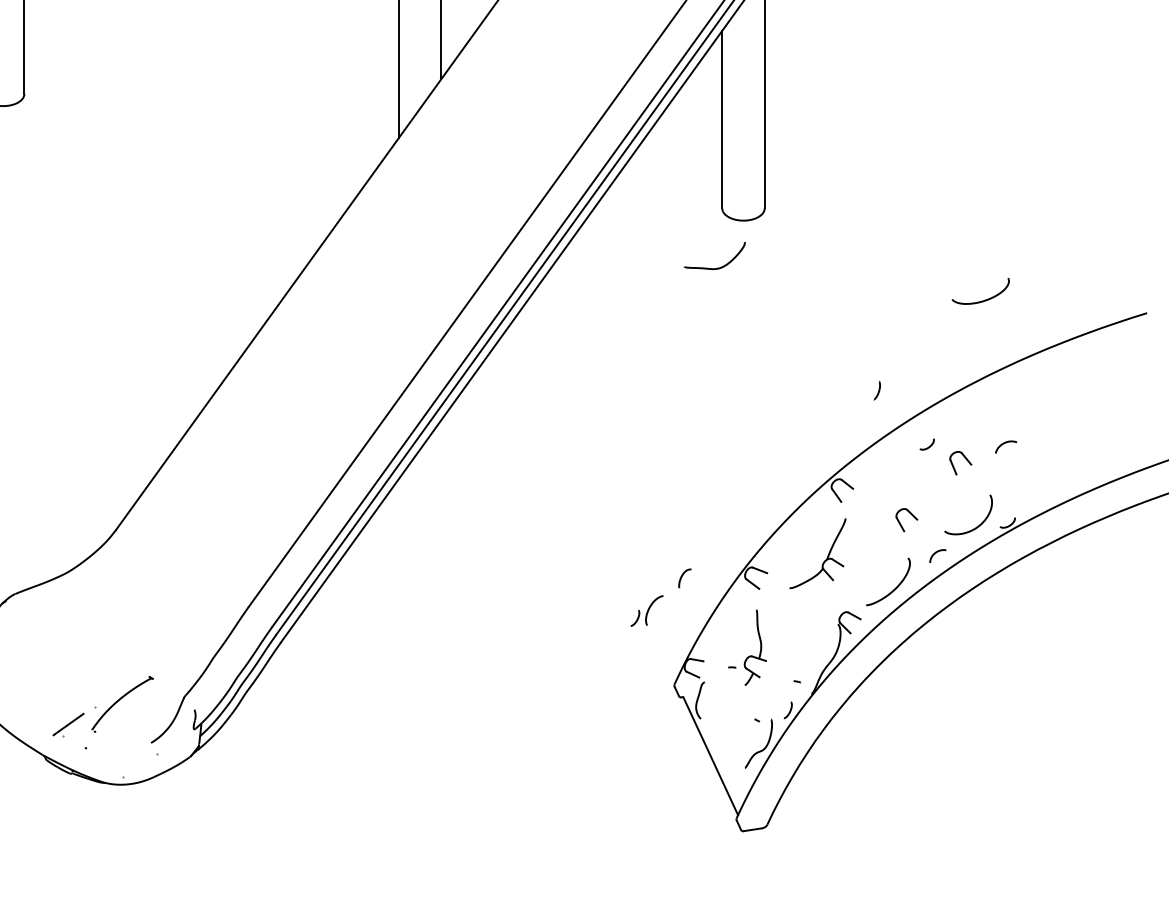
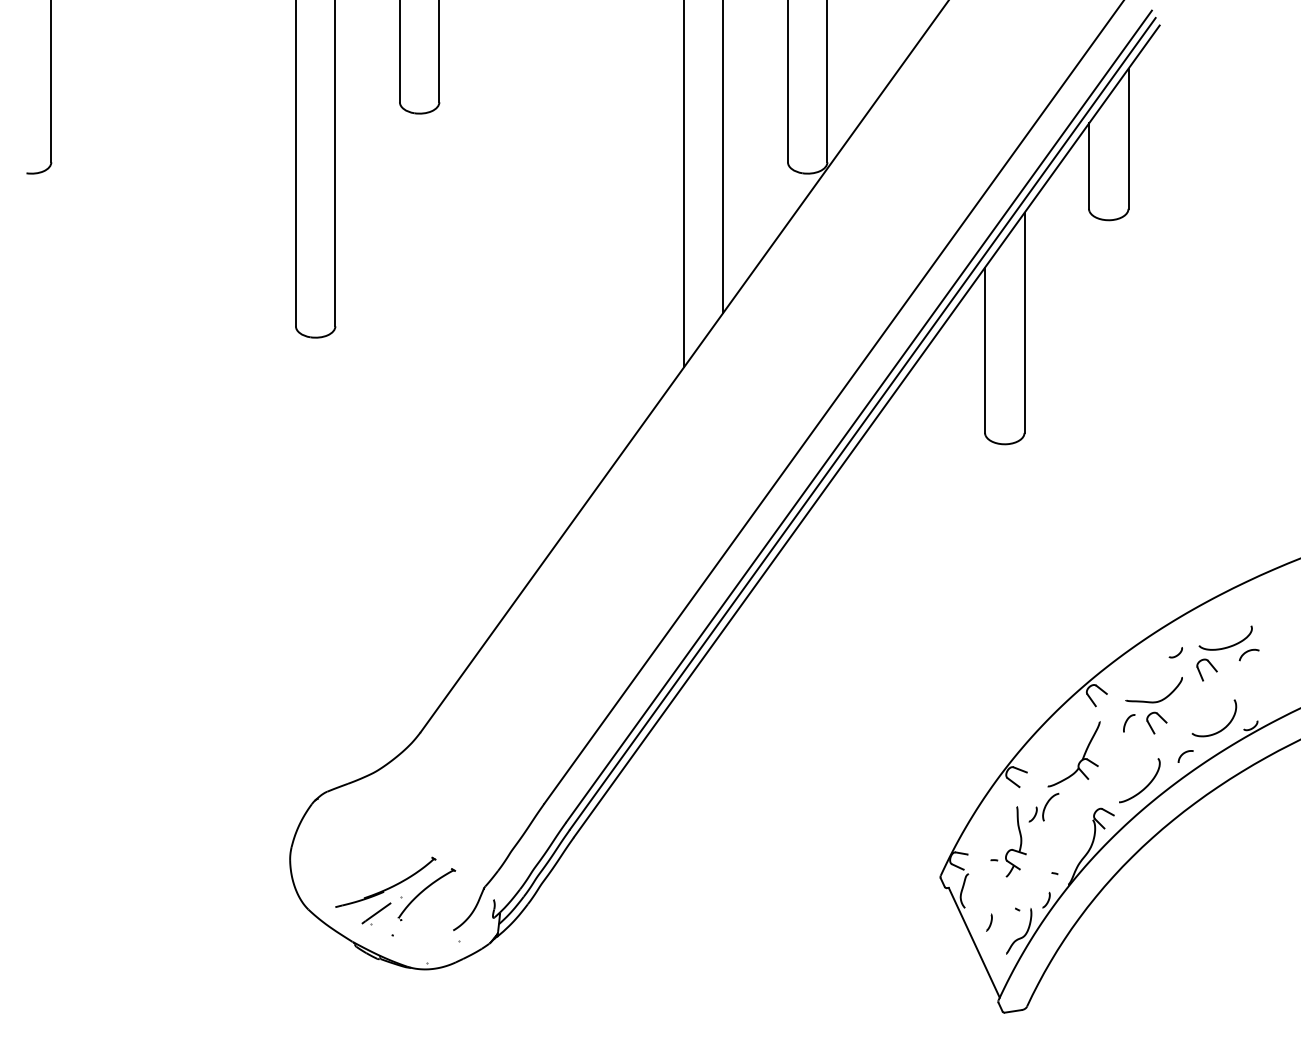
curve: (714, 268) -> (1153, 701), moved
curve: (984, 299) -> (1229, 645), moved
curve: (878, 390) -> (990, 922), moved
curve: (683, 576) -> (1127, 721), moved
part: (646, 610) -> (1043, 807), moved
part: (81, 696) -> (388, 887), added

